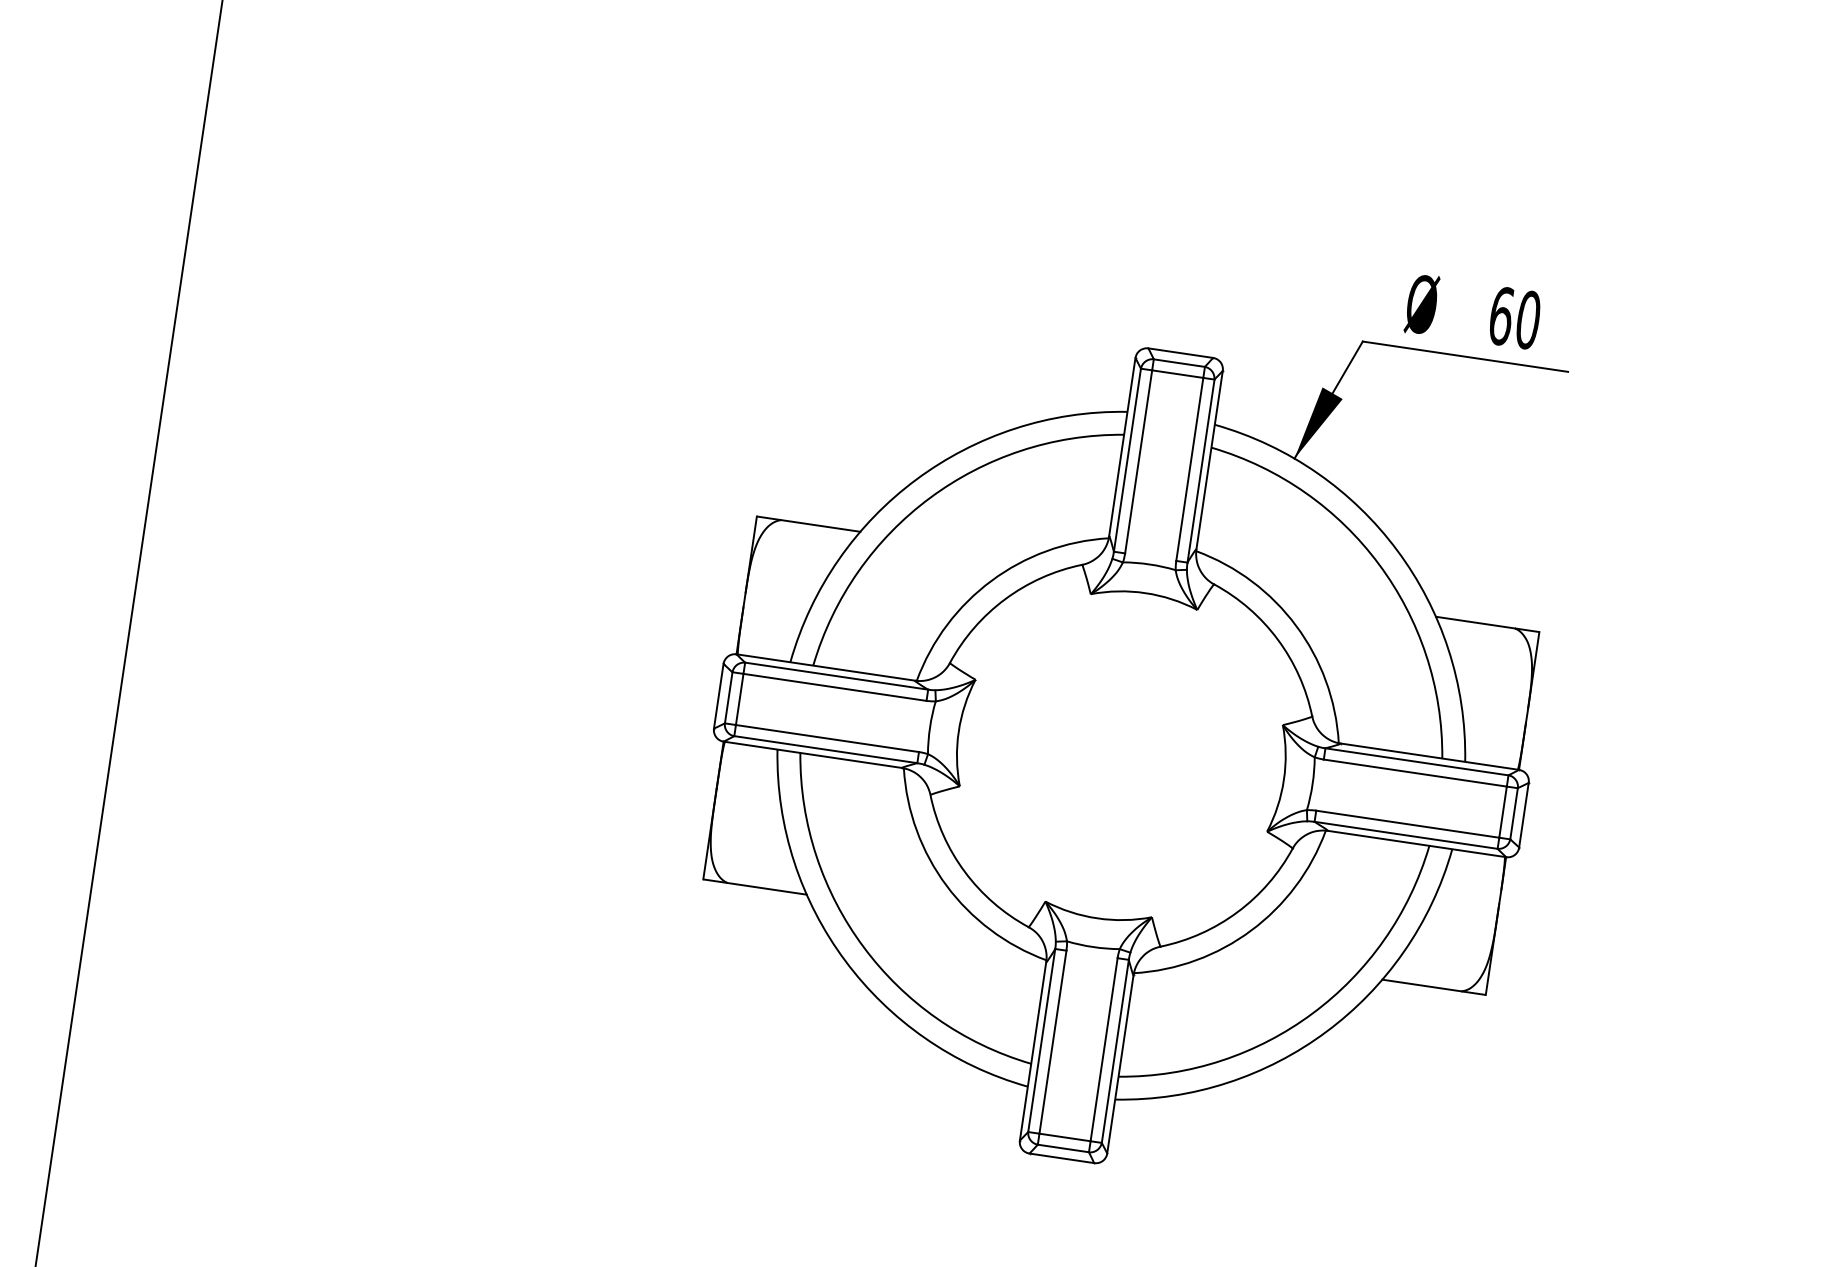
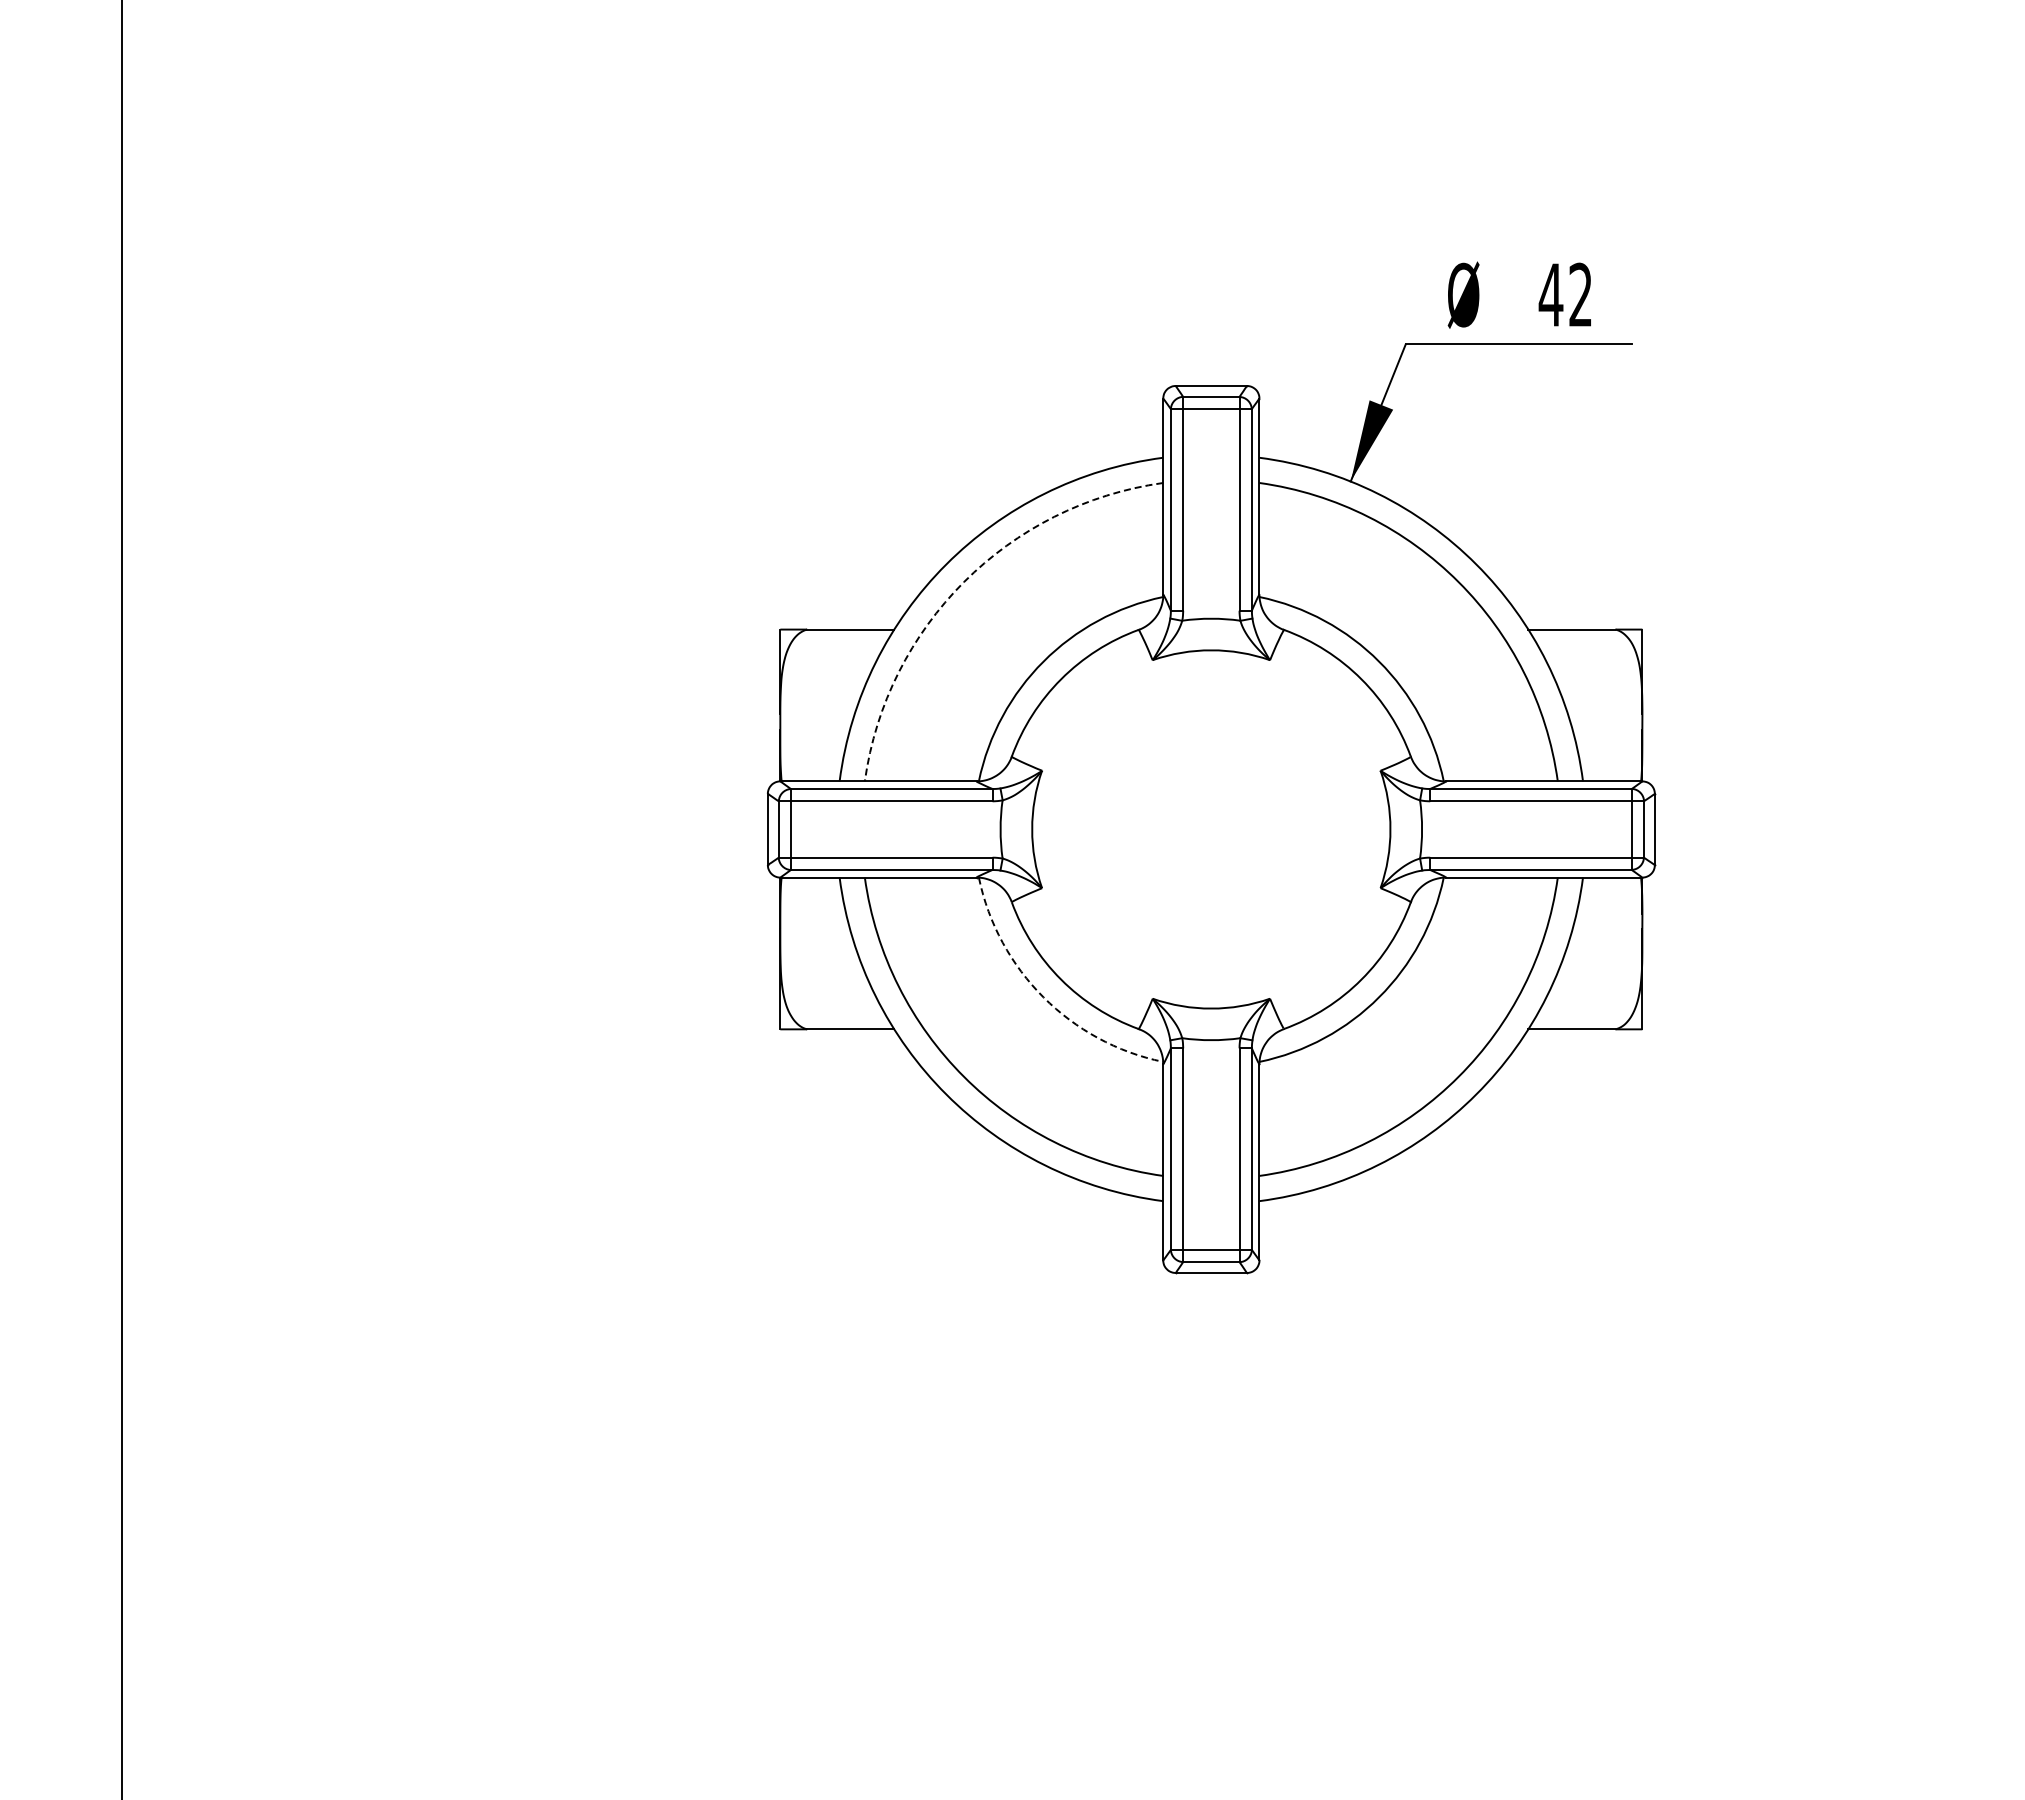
text: (1514, 317) -> (1565, 294), 60 -> 42
arc: (929, 498) -> (963, 582), solid -> dashed
arc: (946, 885) -> (1043, 997), solid -> dashed

